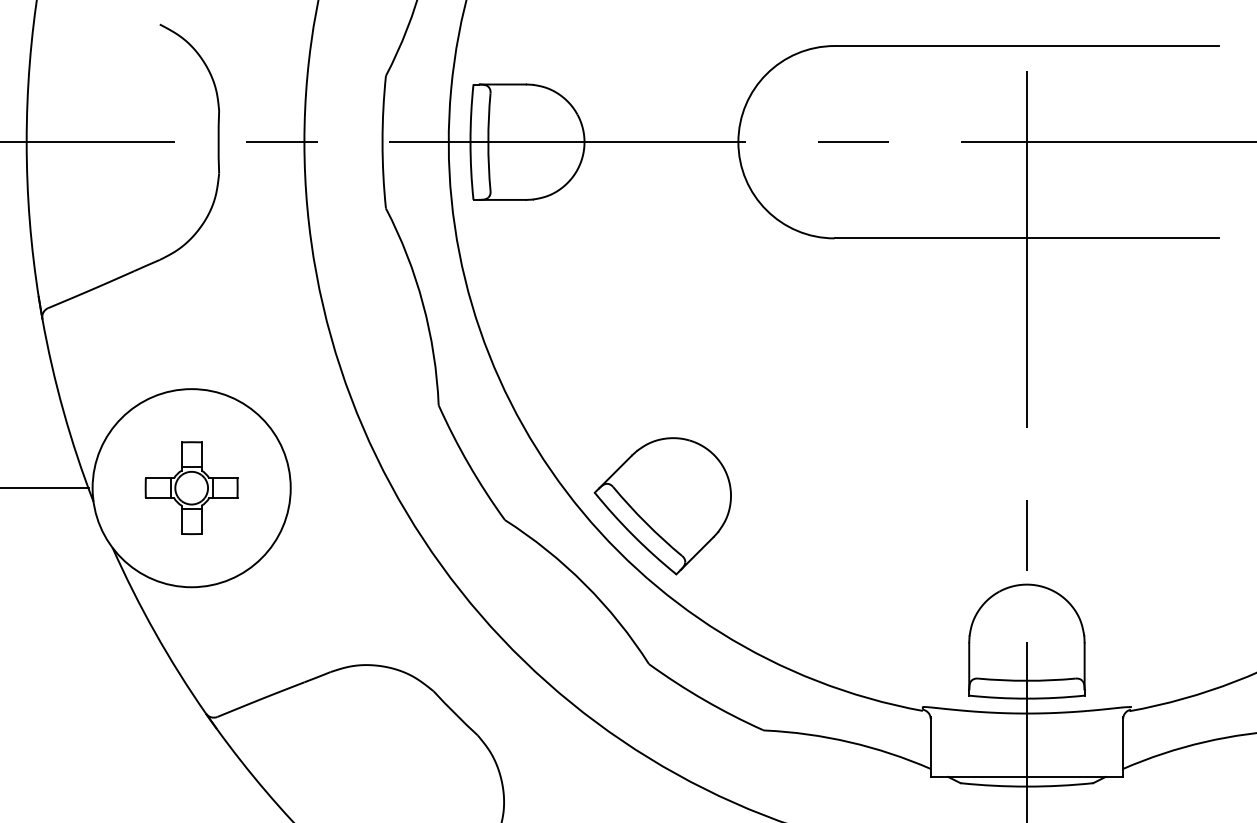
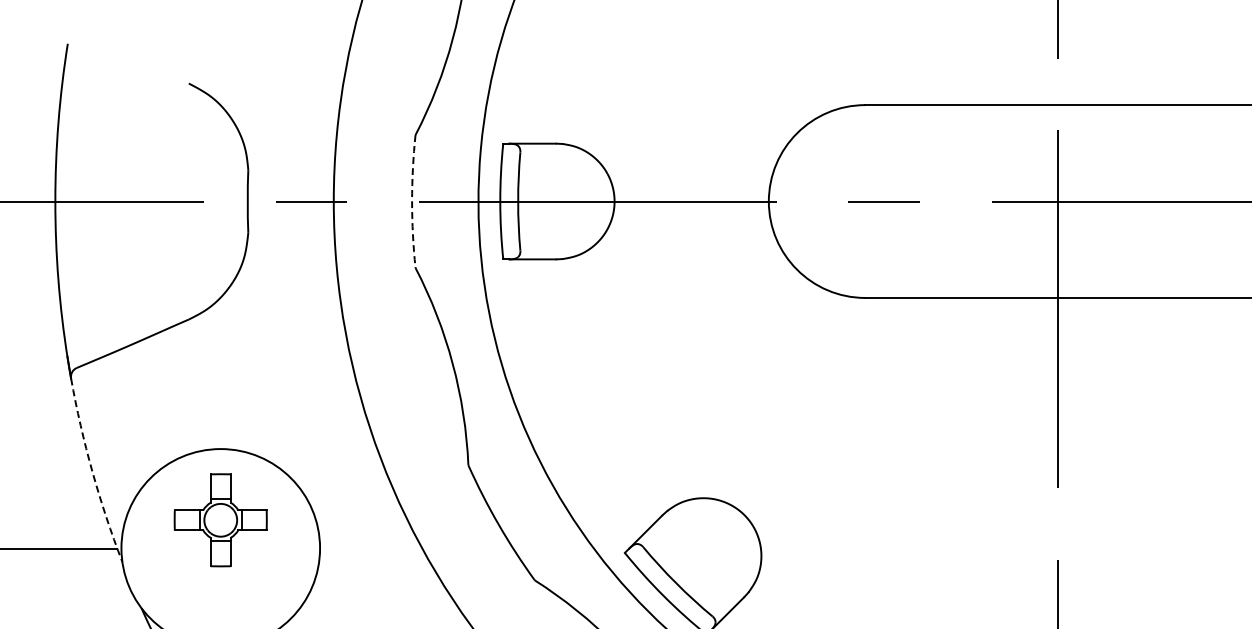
arc: (382, 142) -> (412, 201), solid -> dashed
arc: (63, 411) -> (92, 471), solid -> dashed
part: (191, 487) -> (220, 519), moved

